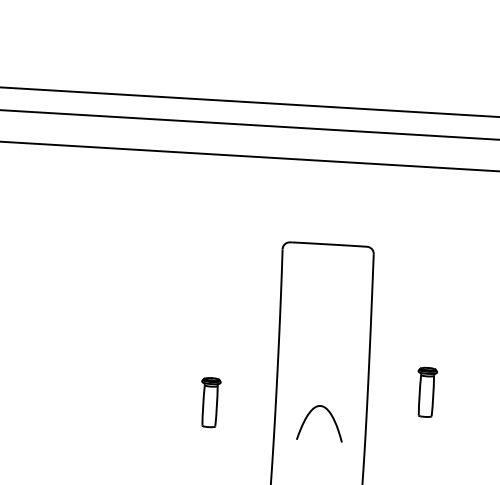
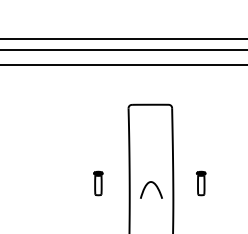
part: (427, 392) -> (201, 183), moved

